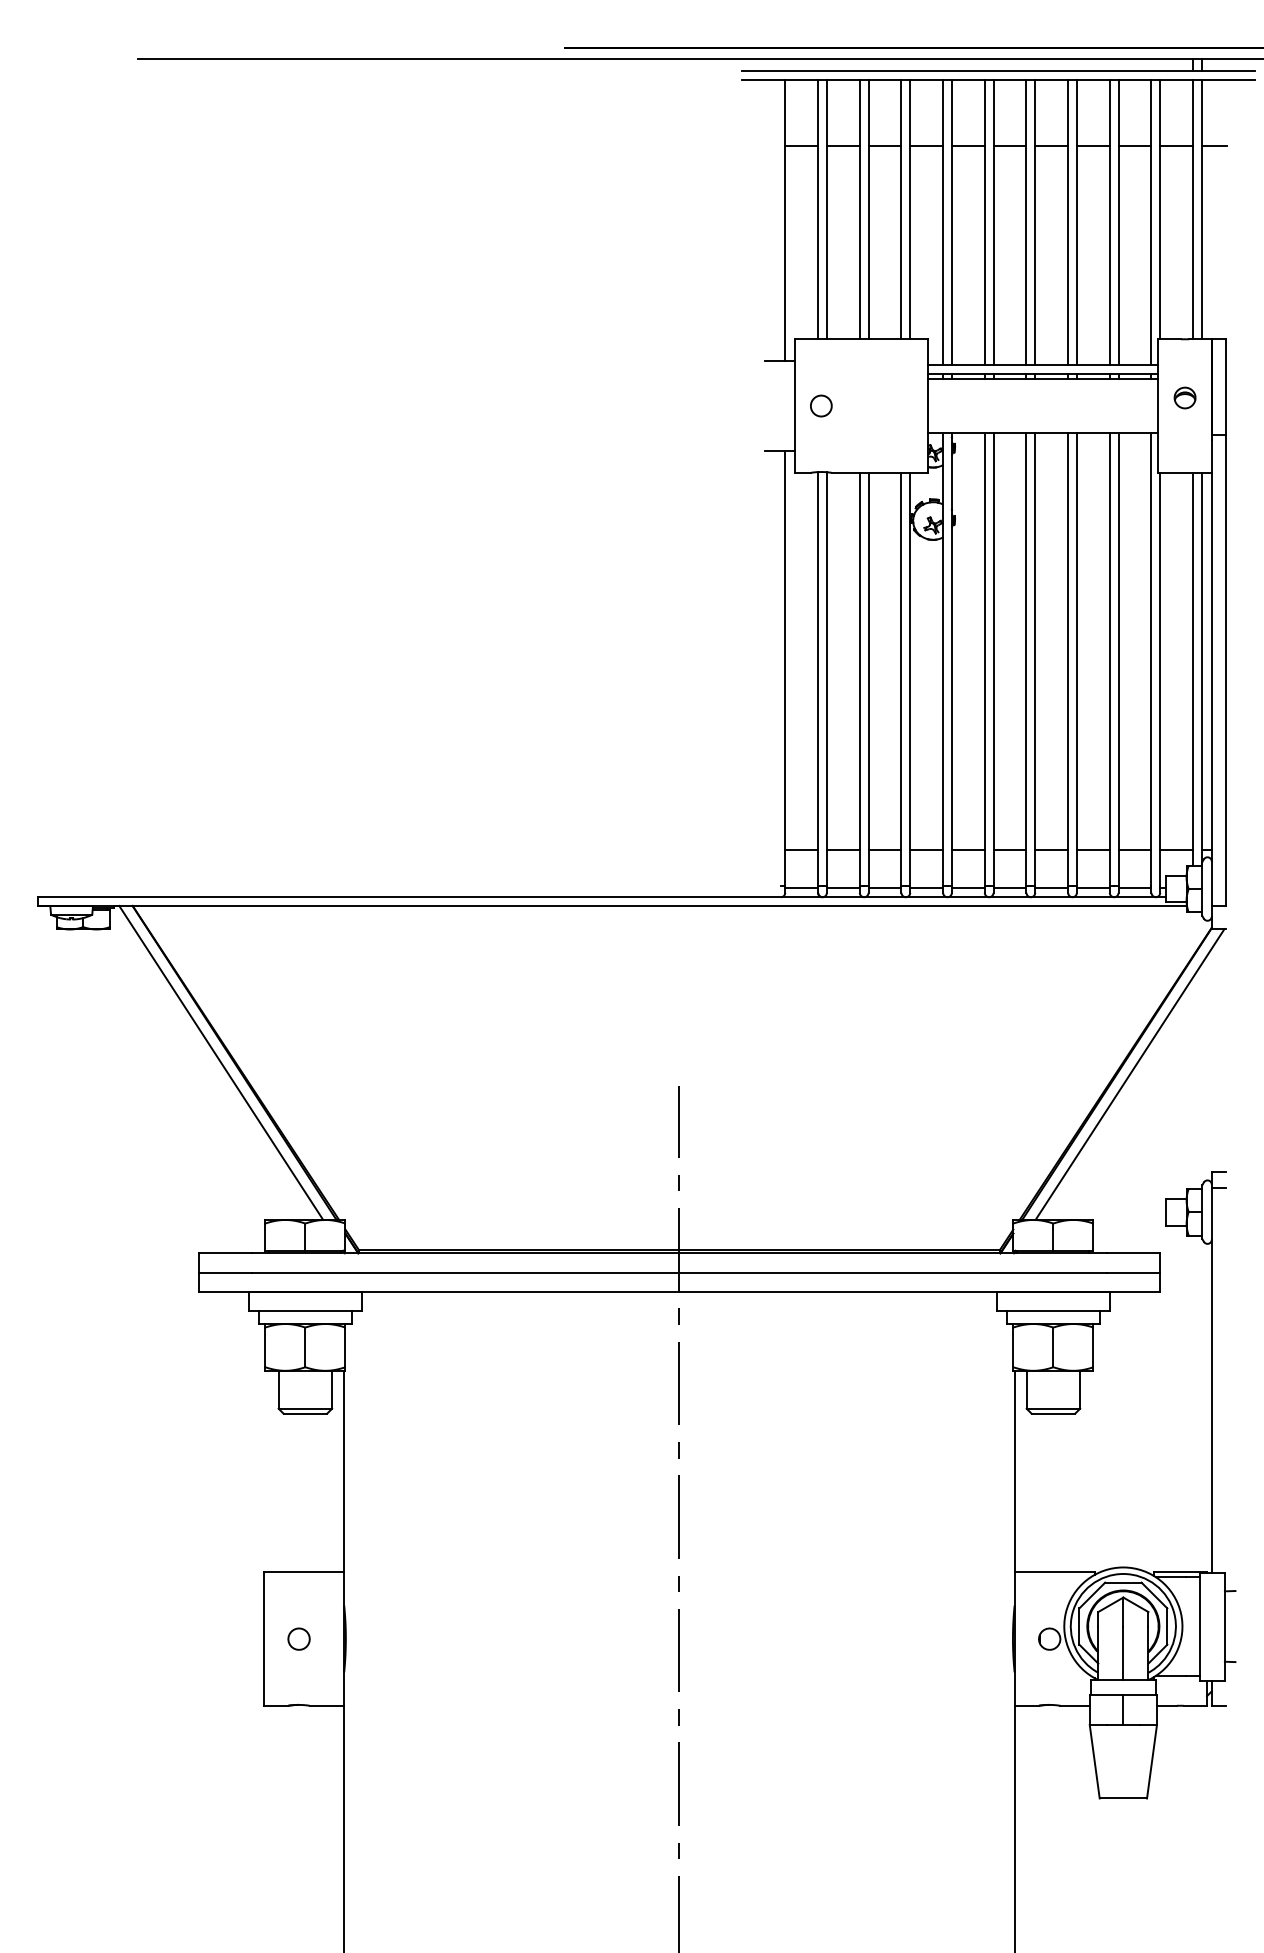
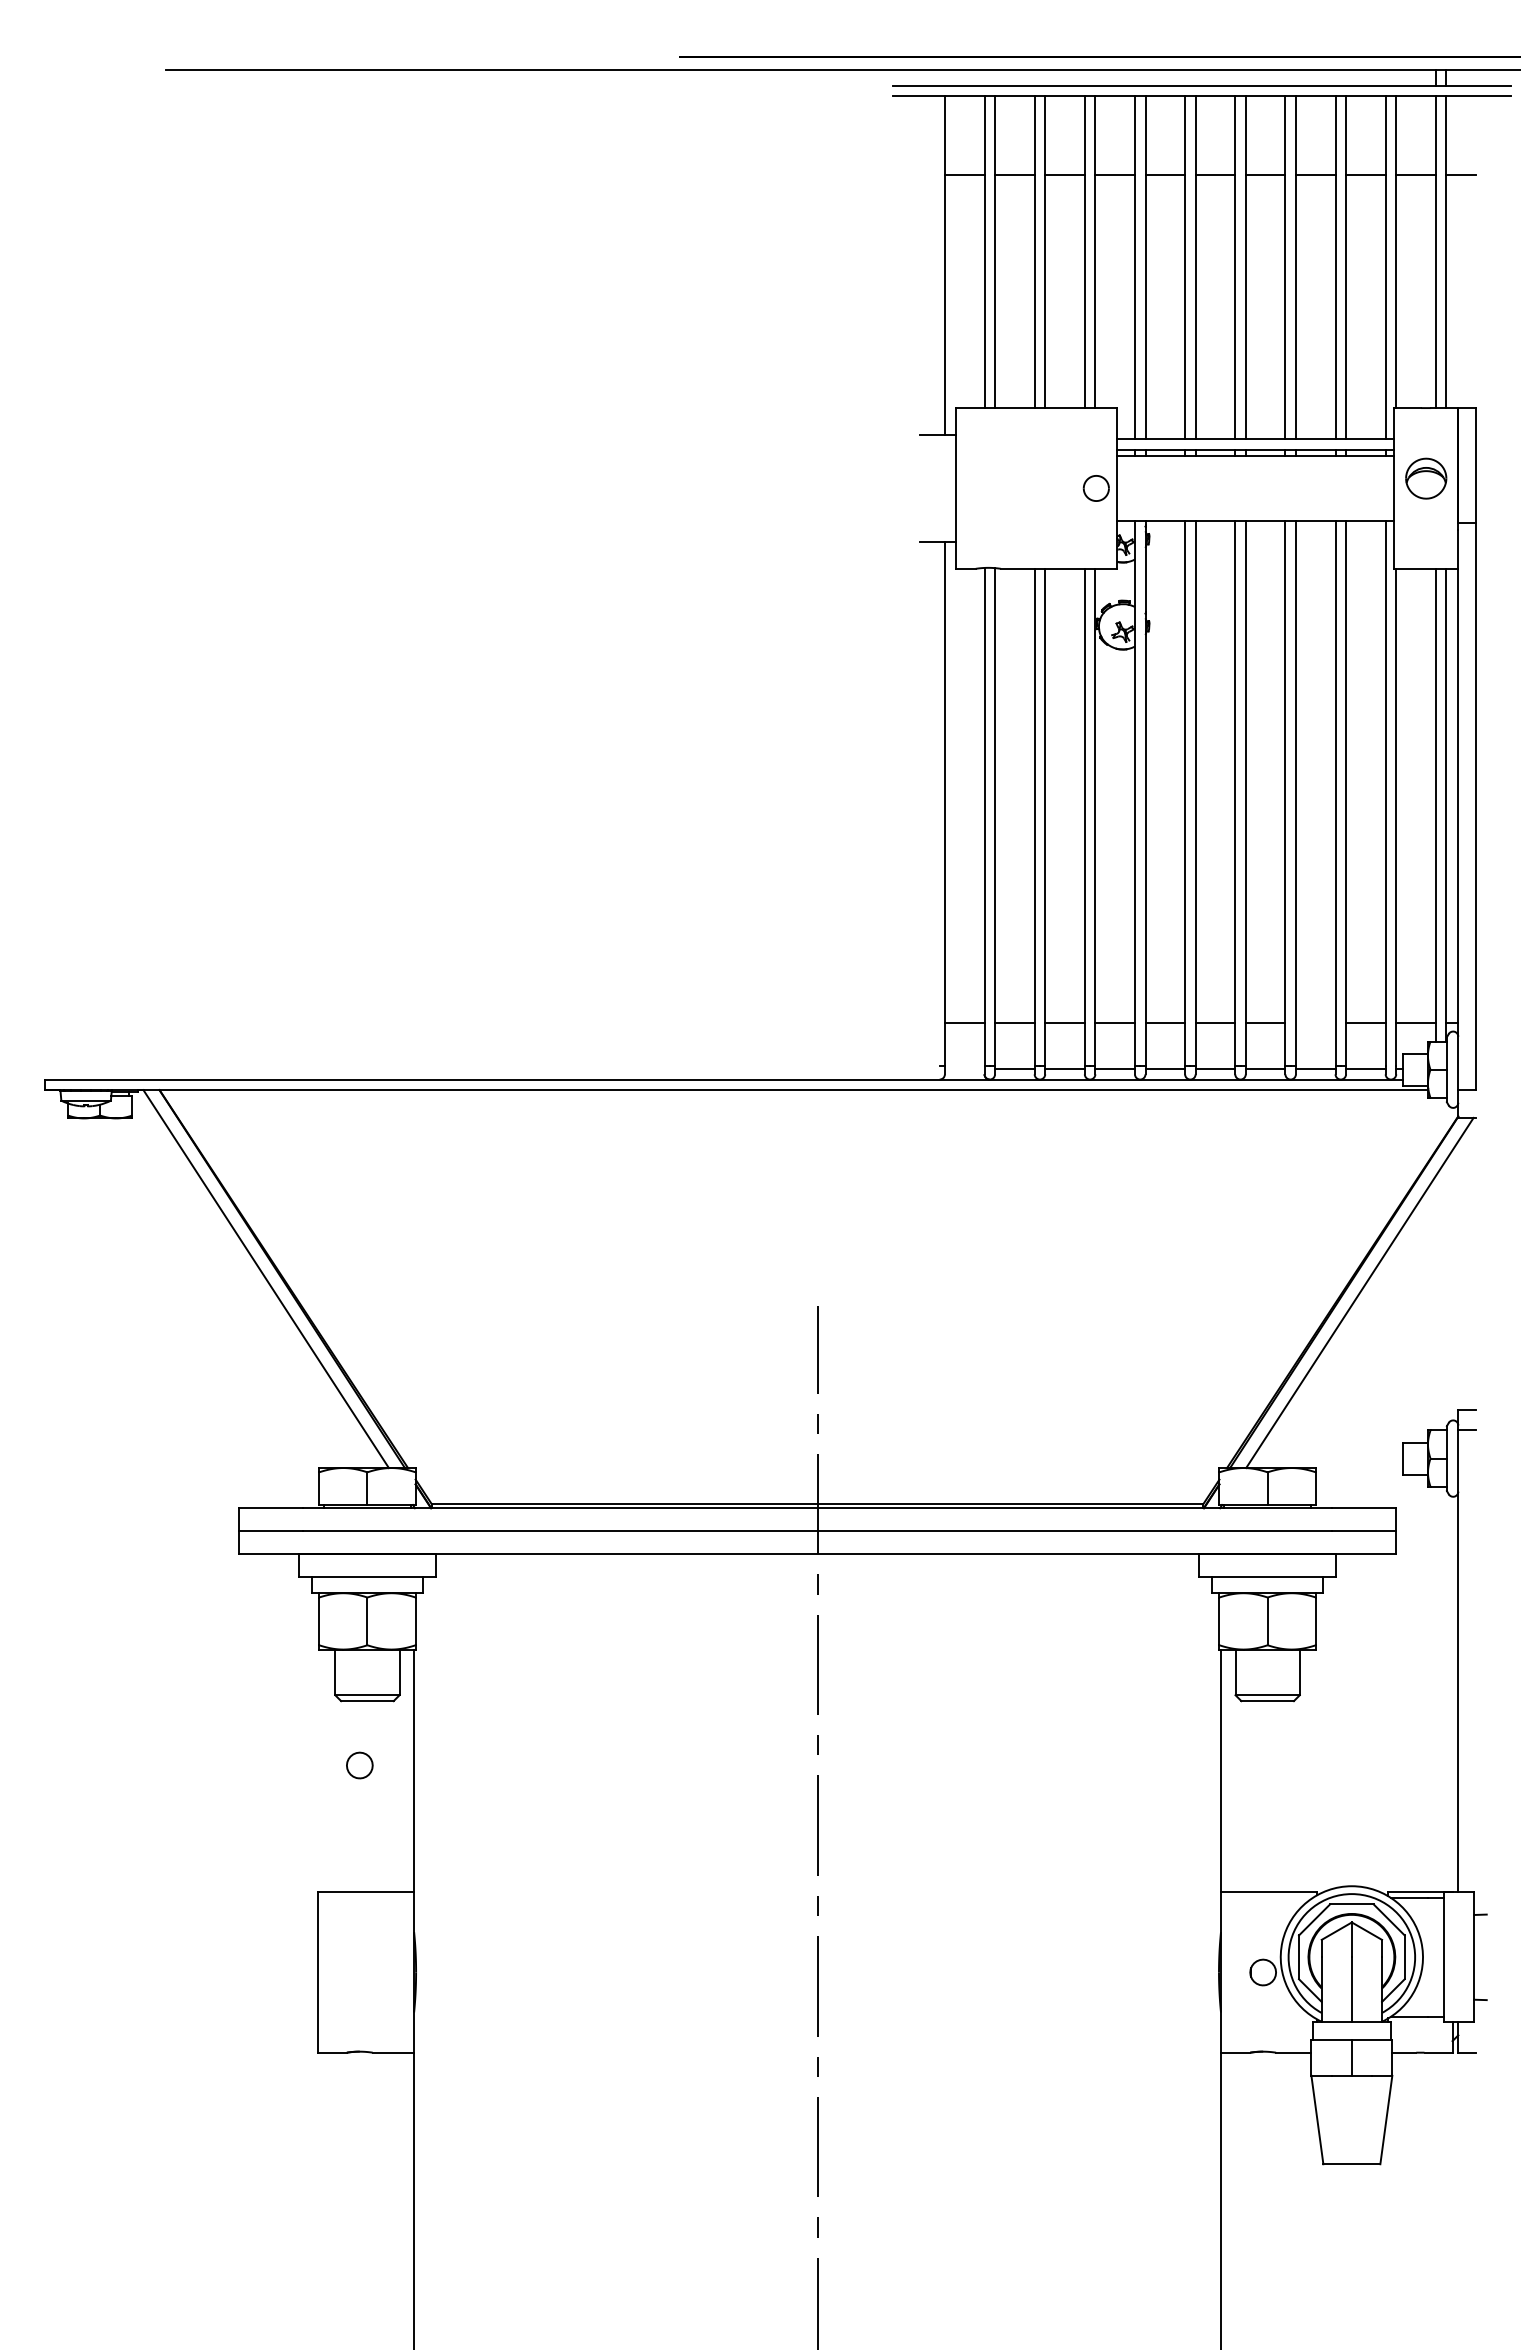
part: (1184, 397) -> (1425, 478), size x1.6
part: (820, 406) -> (1095, 488), moved
line: (1093, 850) -> (1315, 1023), removed
line: (801, 888) -> (964, 1068), removed
part: (298, 1639) -> (359, 1765), moved

